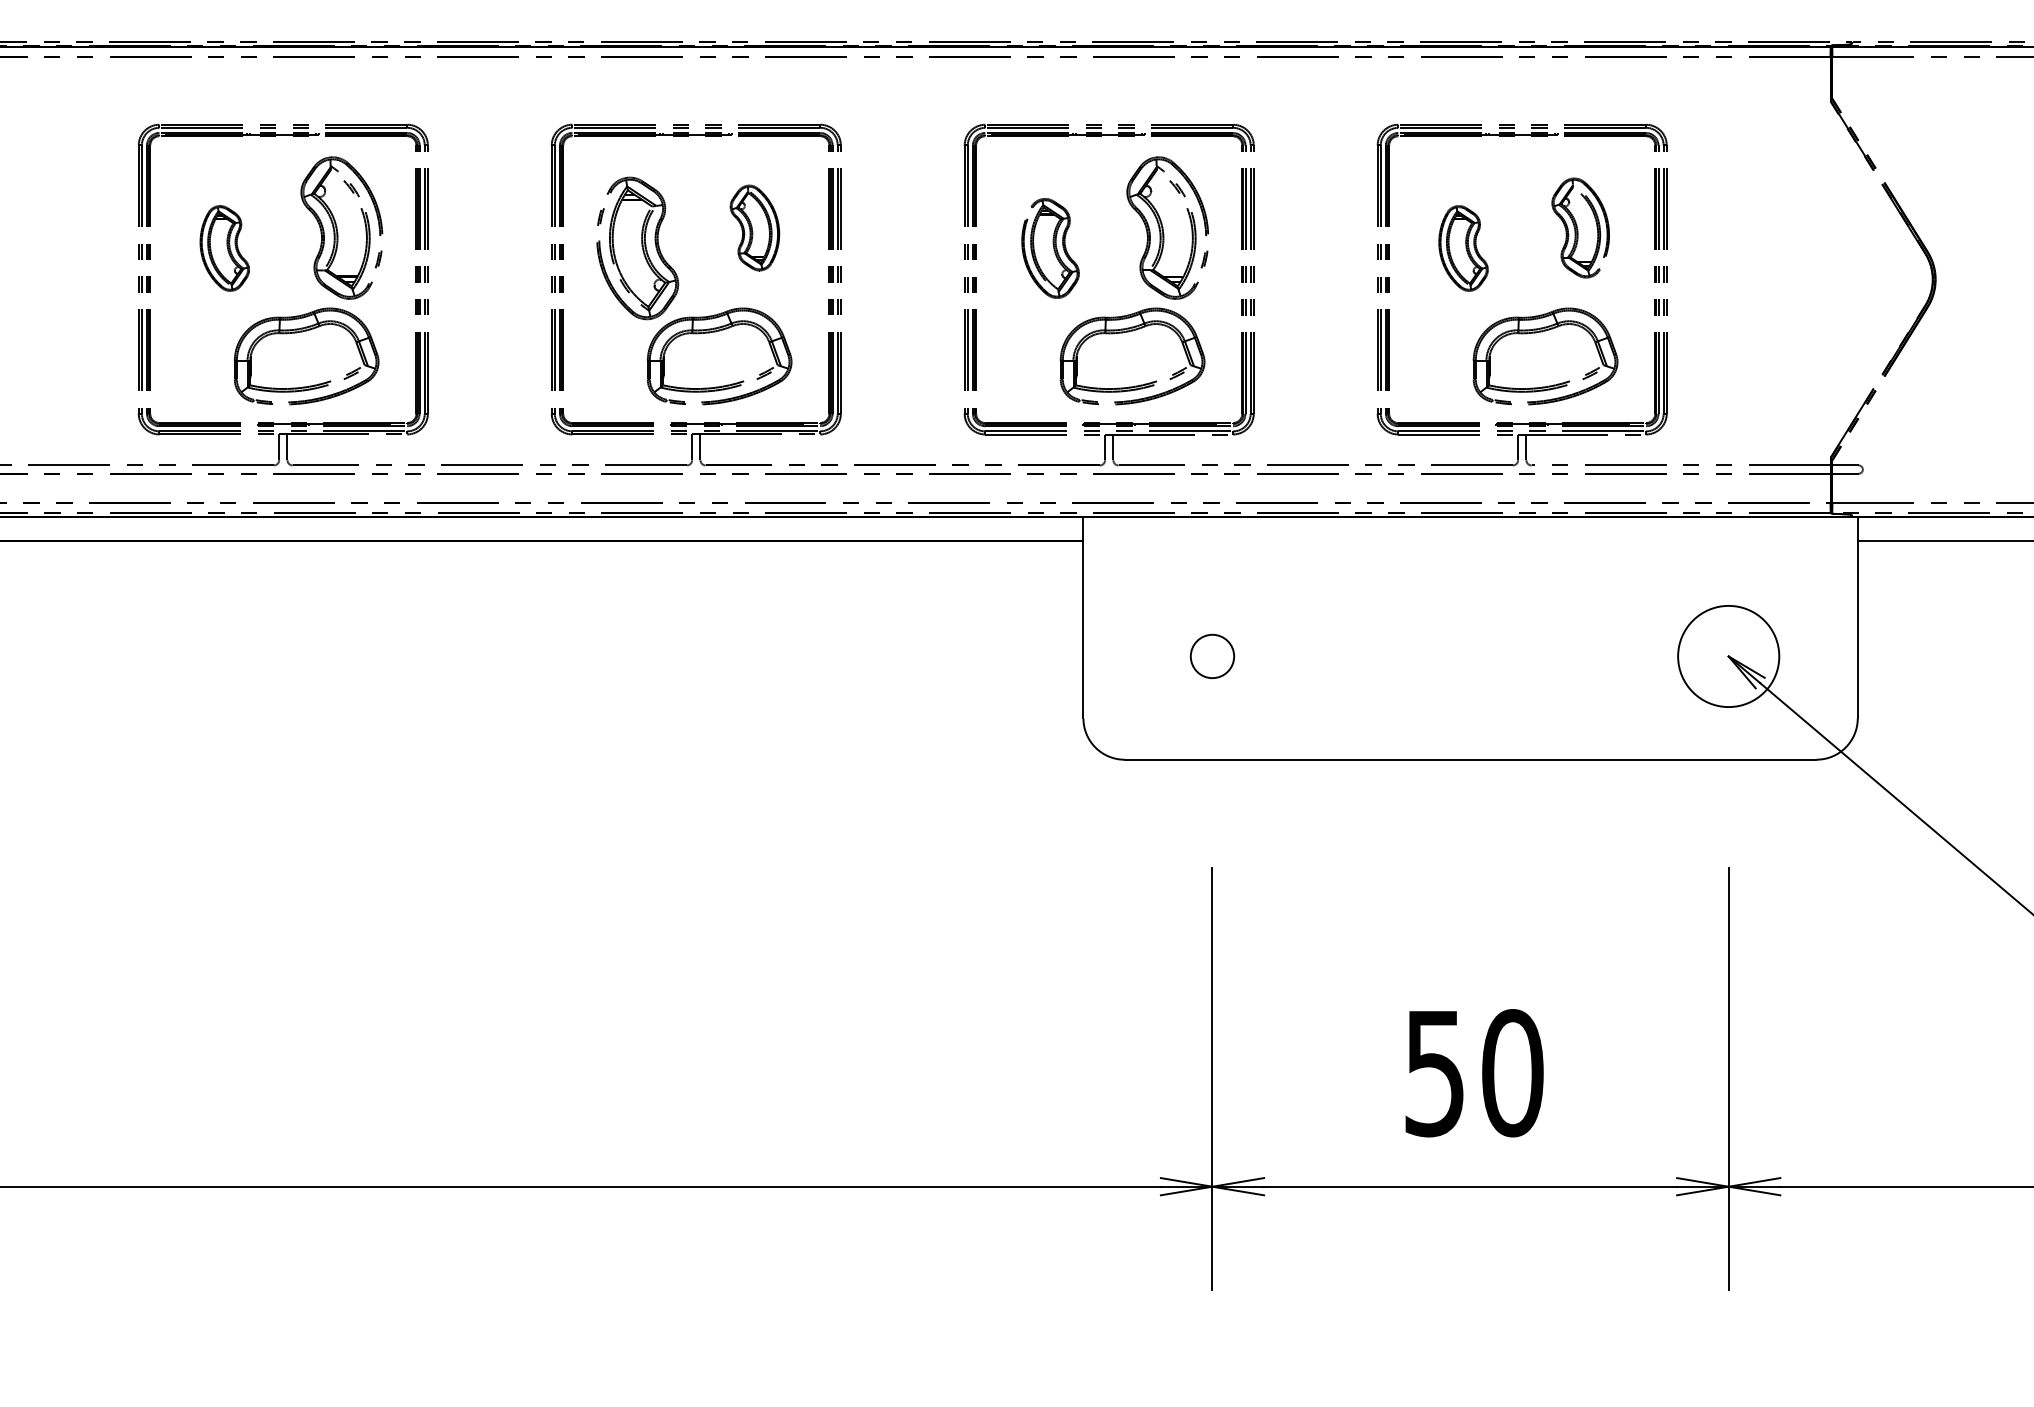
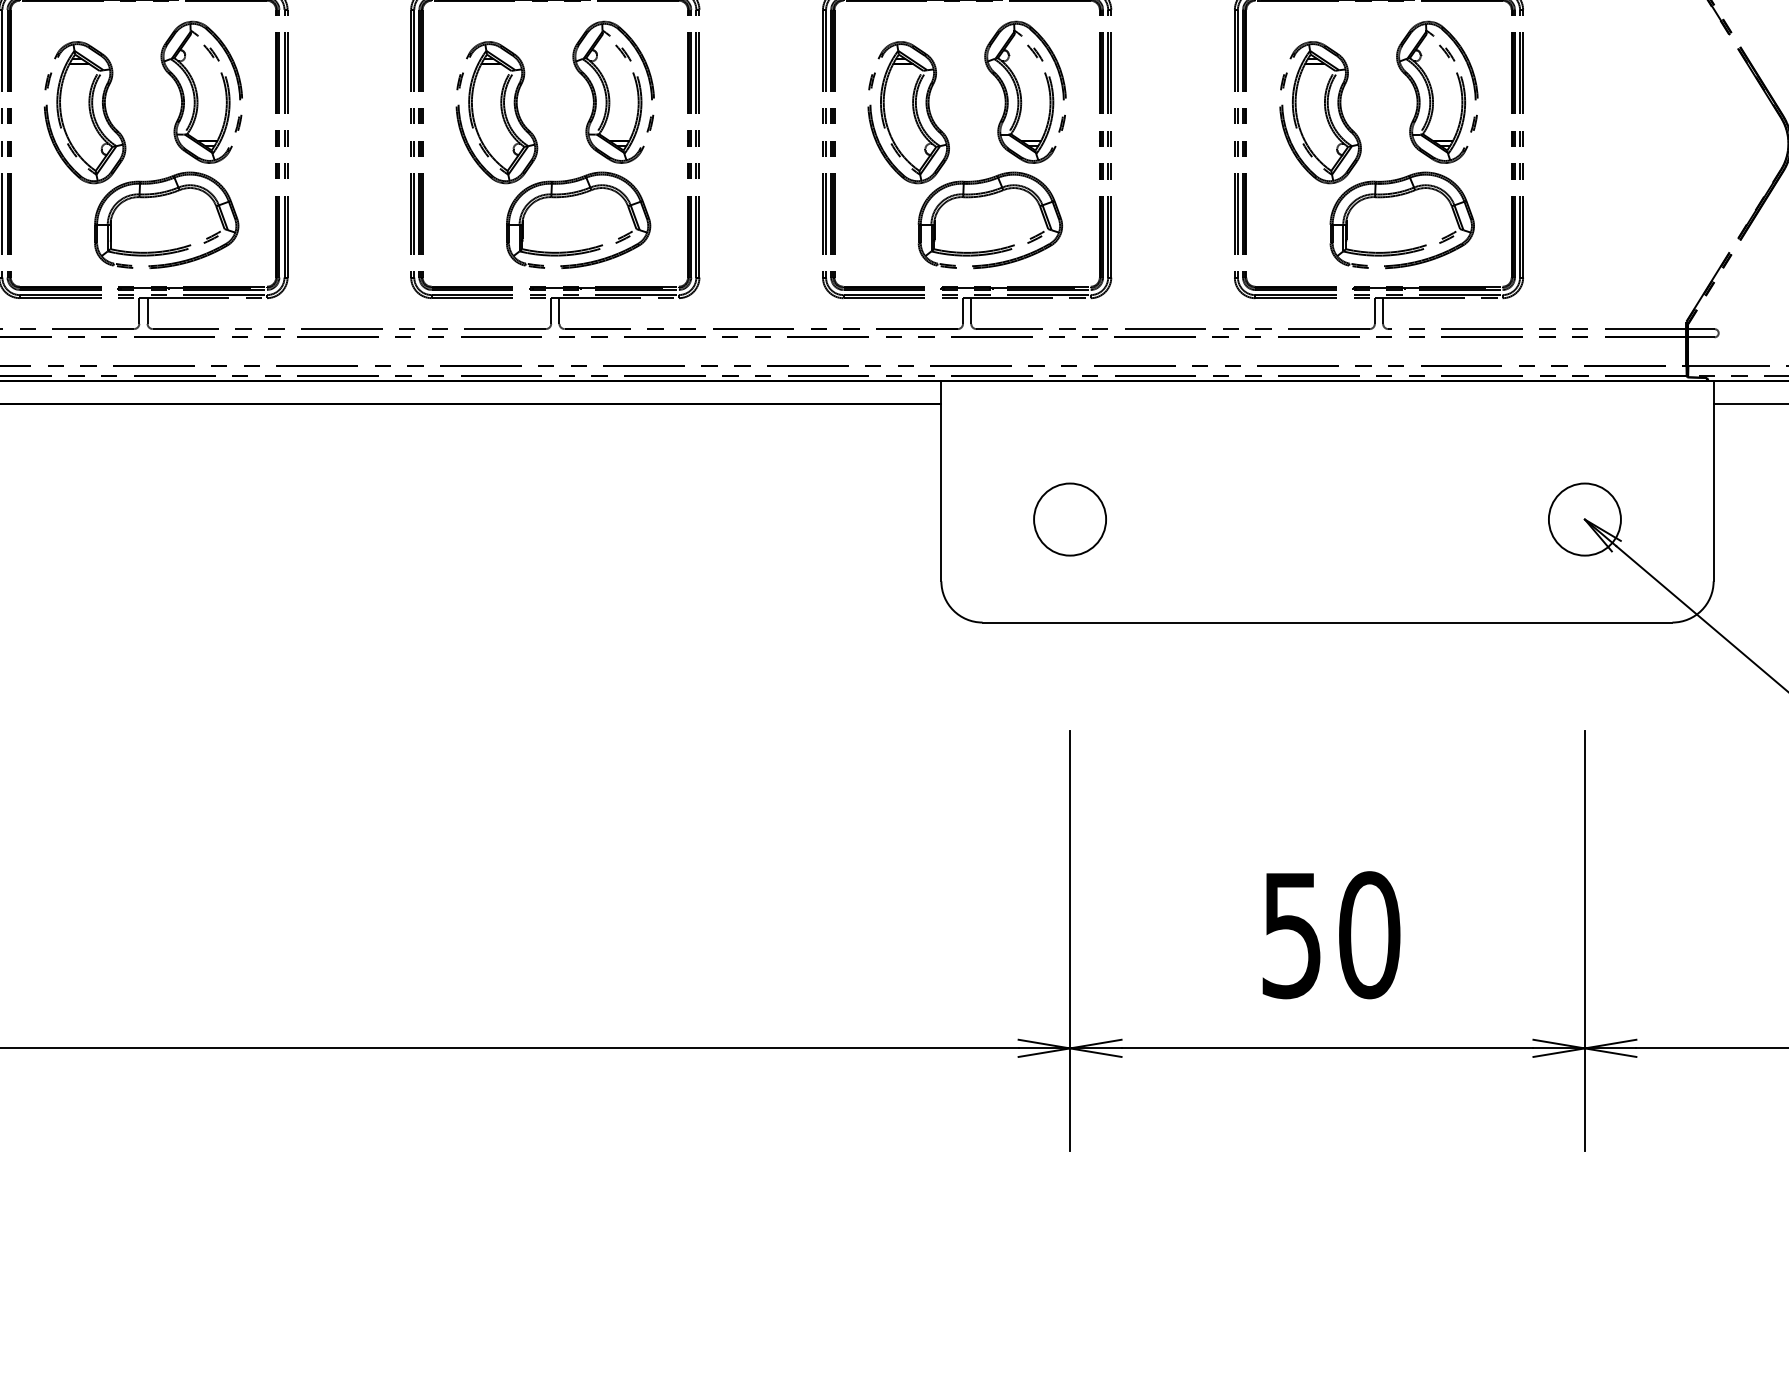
part: (754, 227) -> (613, 91), size x1.67
part: (1580, 227) -> (1437, 91), size x1.43
part: (224, 248) -> (84, 112), size x1.67
part: (1050, 248) -> (908, 112), size x1.43
part: (1463, 248) -> (1320, 112), size x1.67
circle: (1212, 656) -> (1070, 519), size x1.67
circle: (1728, 656) -> (1584, 519), size x0.71

